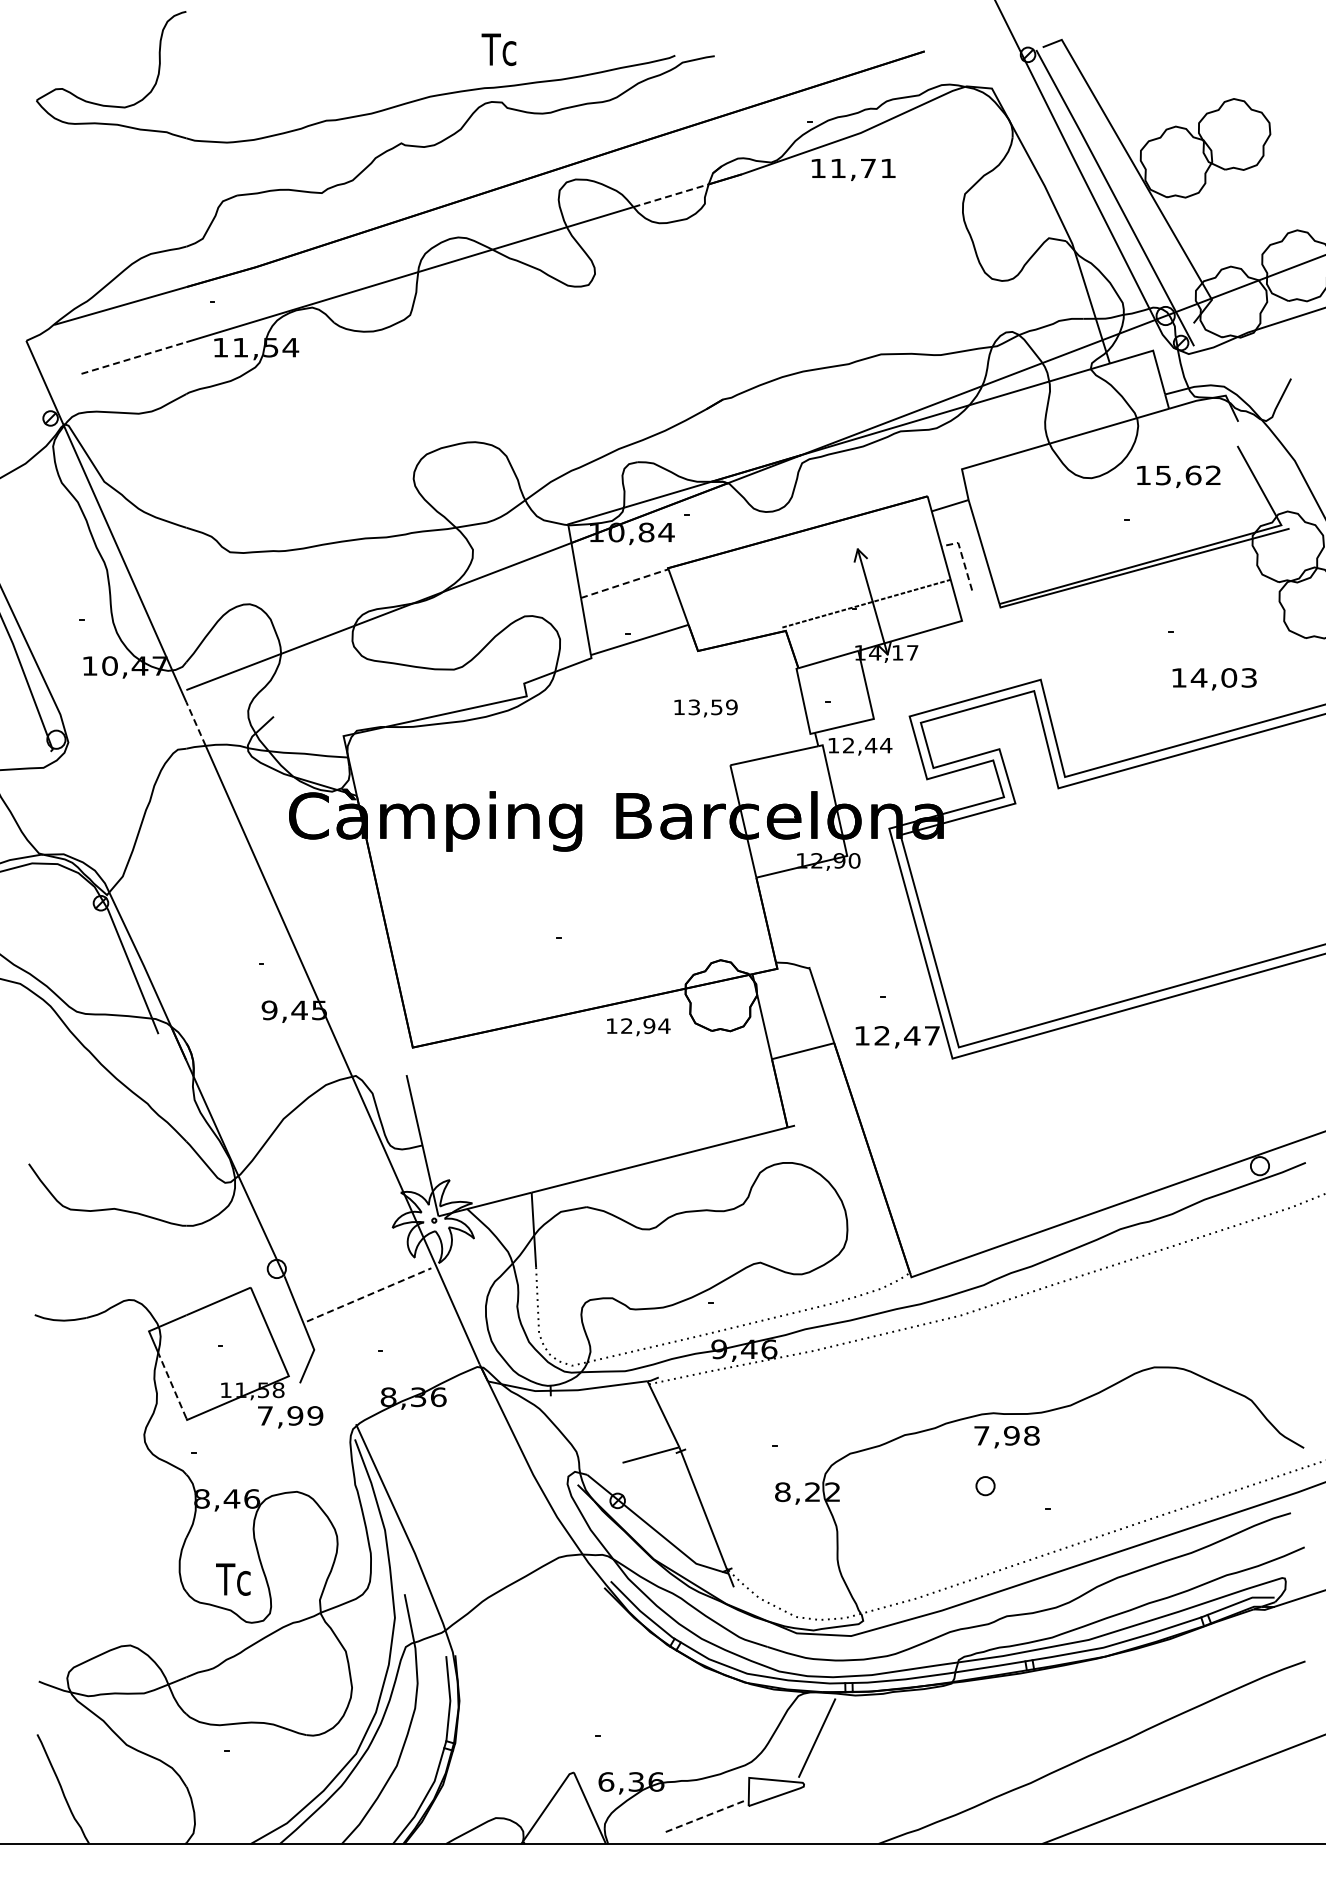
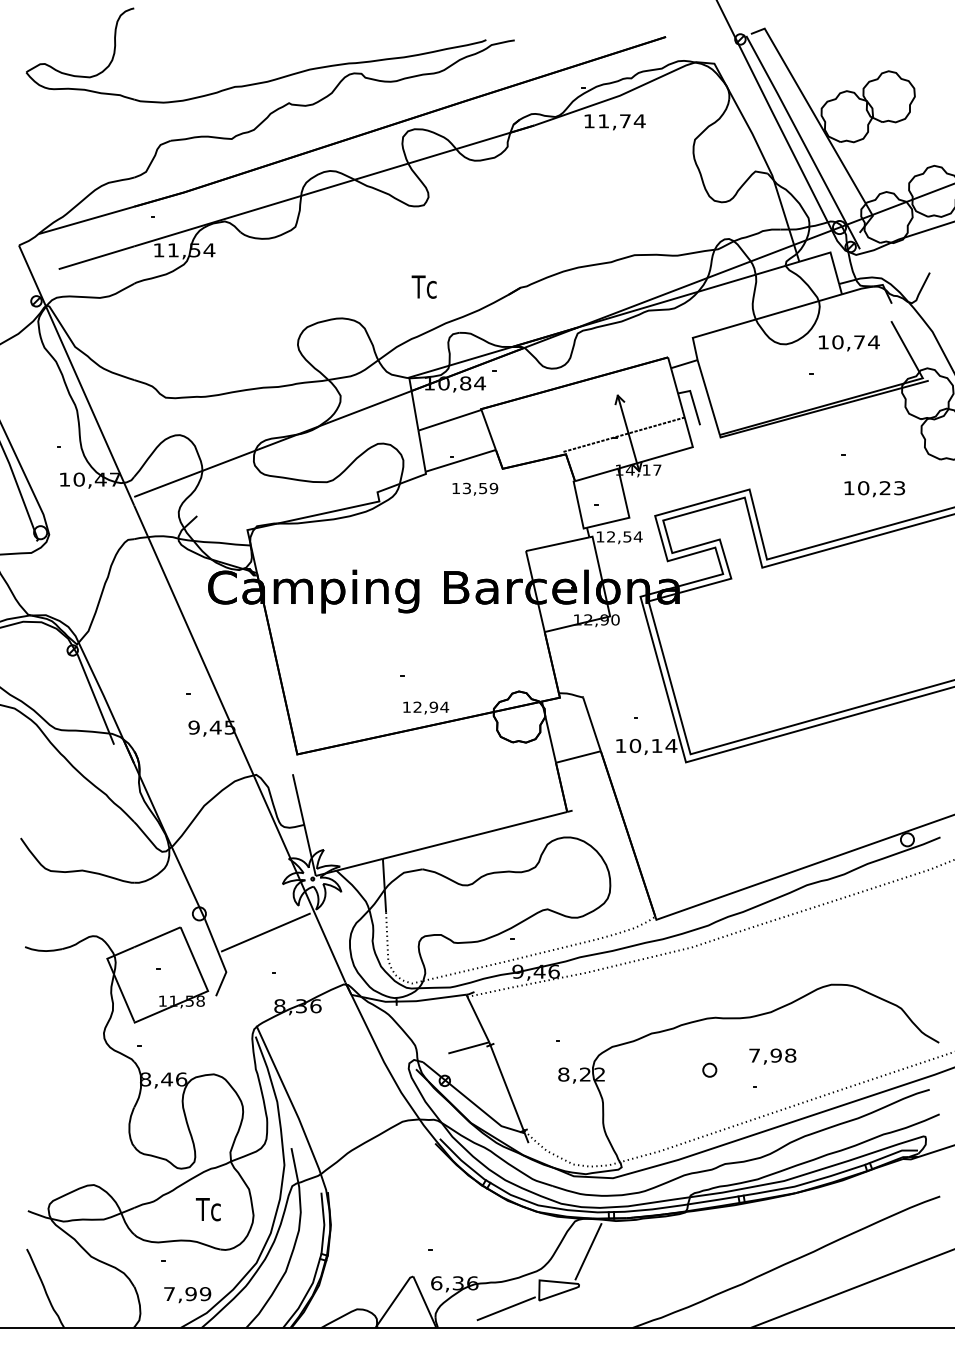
text: (498, 49) -> (423, 286), moved
text: (888, 168) -> (639, 121), 11,71 -> 11,74
line: (671, 195) -> (483, 140), dashed -> solid
line: (133, 358) -> (96, 258), dashed -> solid
text: (1188, 475) -> (855, 342), 15,62 -> 10,74
line: (962, 557) -> (693, 401), dashed -> solid
line: (625, 583) -> (450, 420), dashed -> solid
text: (1213, 677) -> (873, 487), 14,03 -> 10,23
text: (705, 708) -> (474, 489), moved
line: (196, 724) -> (141, 521), dashed -> solid
text: (871, 745) -> (627, 536), 12,44 -> 12,54
text: (638, 1027) -> (426, 708), moved
text: (907, 1035) -> (653, 745), 12,47 -> 10,14
line: (369, 1294) -> (266, 932), dashed -> solid
line: (172, 1385) -> (124, 997), dashed -> solid
text: (290, 1417) -> (187, 1295), moved
text: (1006, 1437) -> (772, 1056), moved
text: (233, 1579) -> (208, 1209), moved
line: (703, 1817) -> (506, 1308), dashed -> solid

